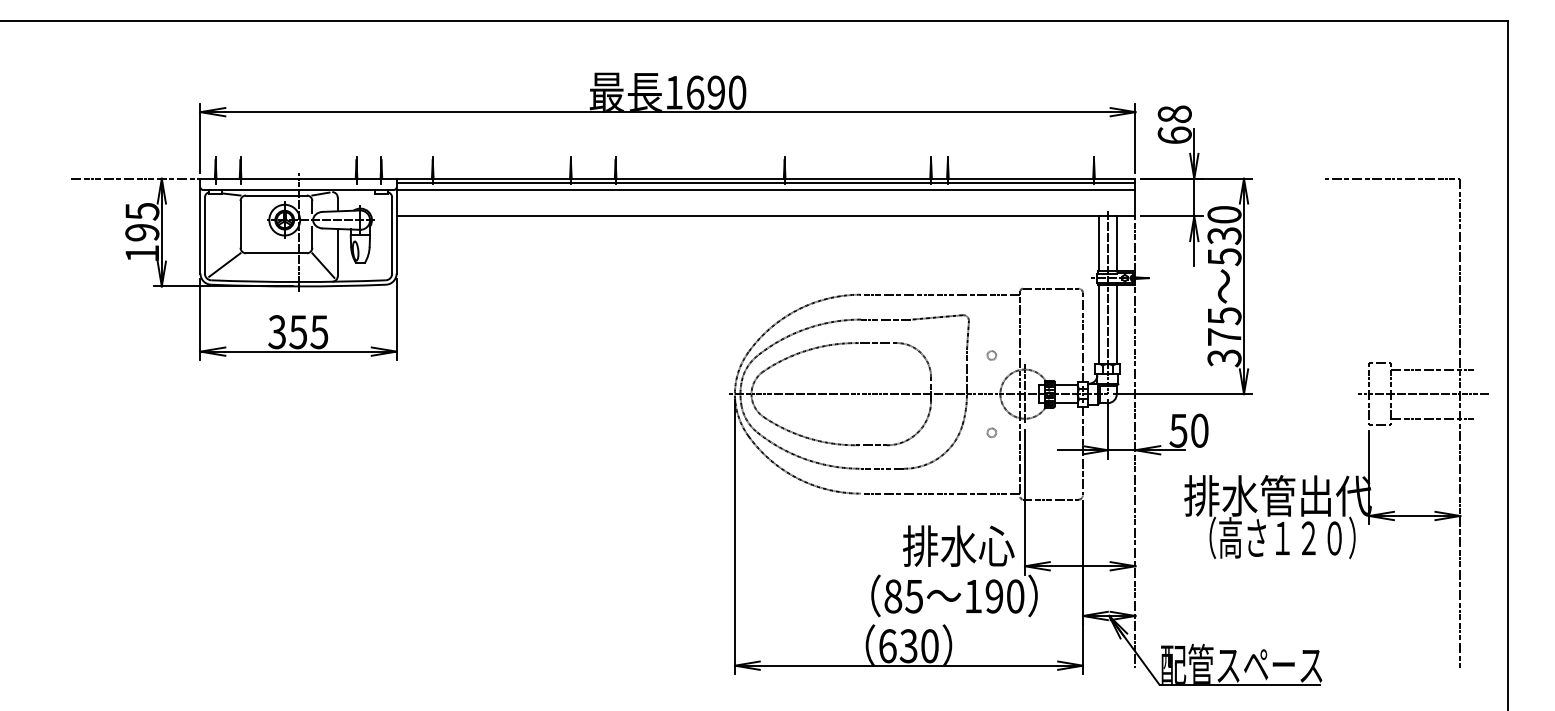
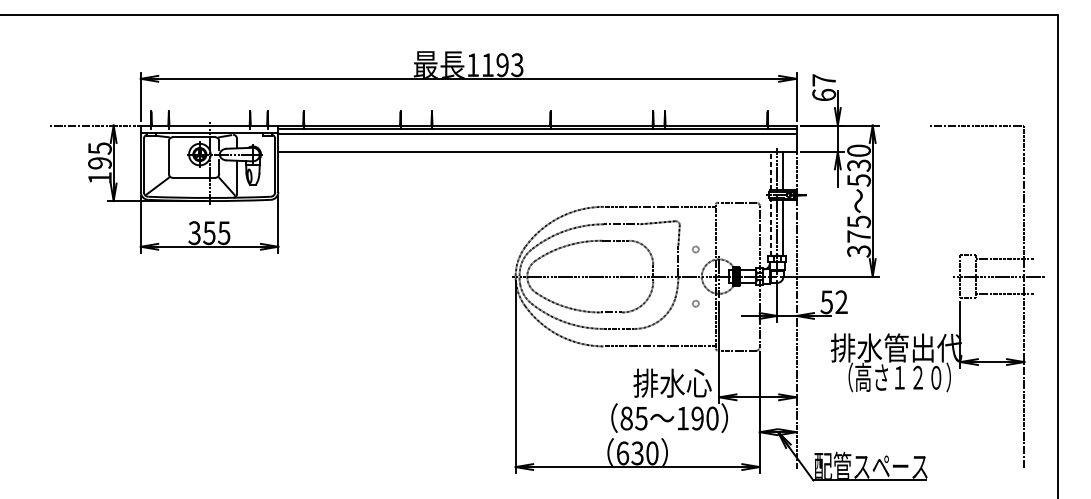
text: (716, 92) -> (502, 65), 1690 -> 1193
text: (1174, 114) -> (823, 80), 68 -> 67
line: (1099, 243) -> (771, 170), solid -> dashed
line: (1099, 324) -> (771, 227), solid -> dashed
text: (1199, 430) -> (841, 302), 50 -> 52

